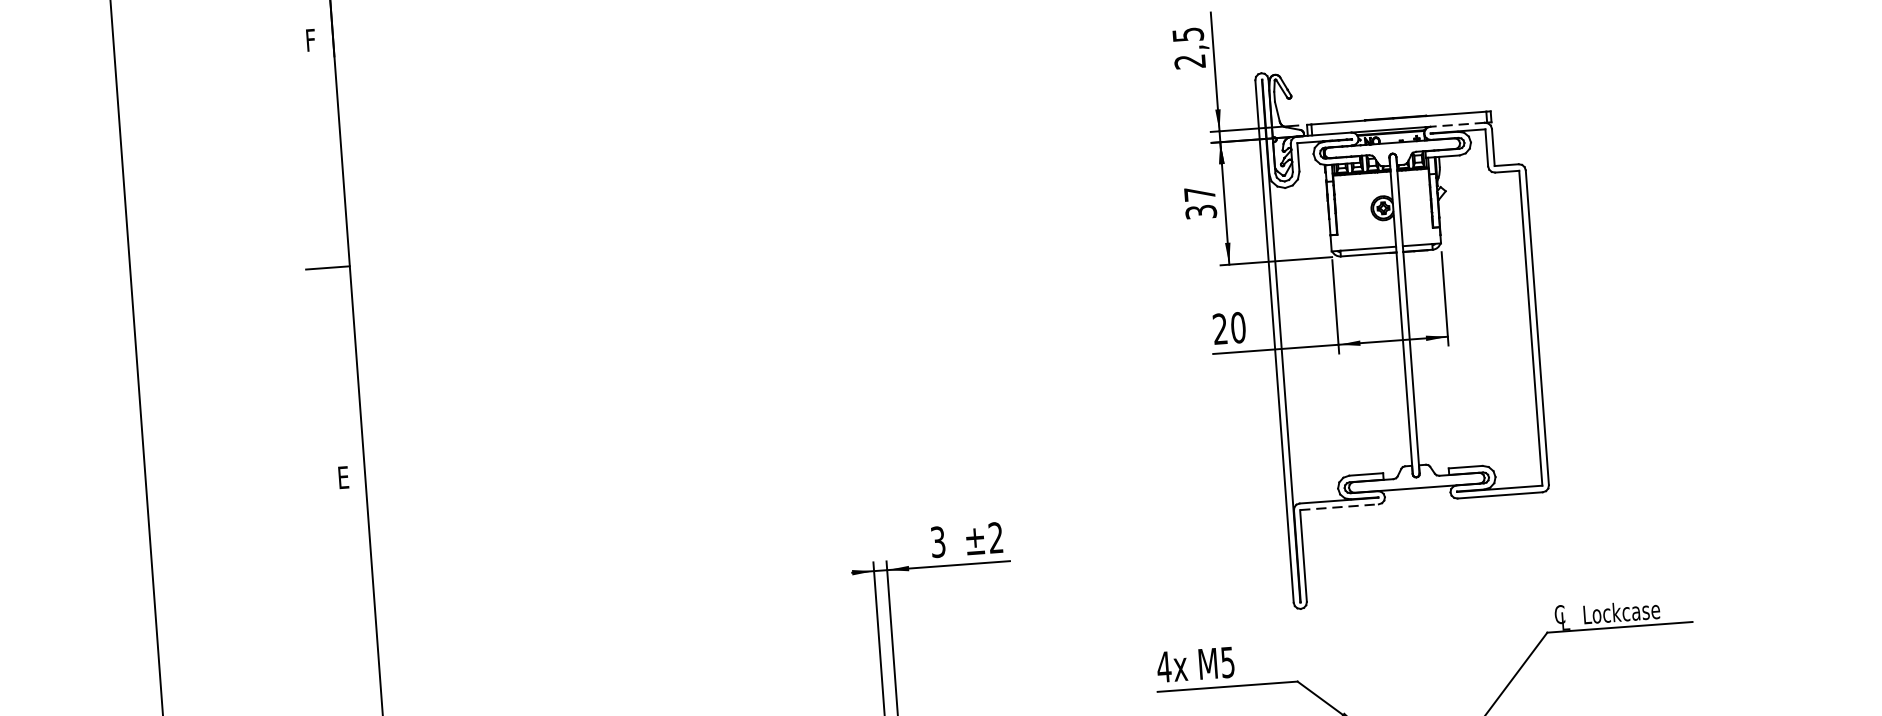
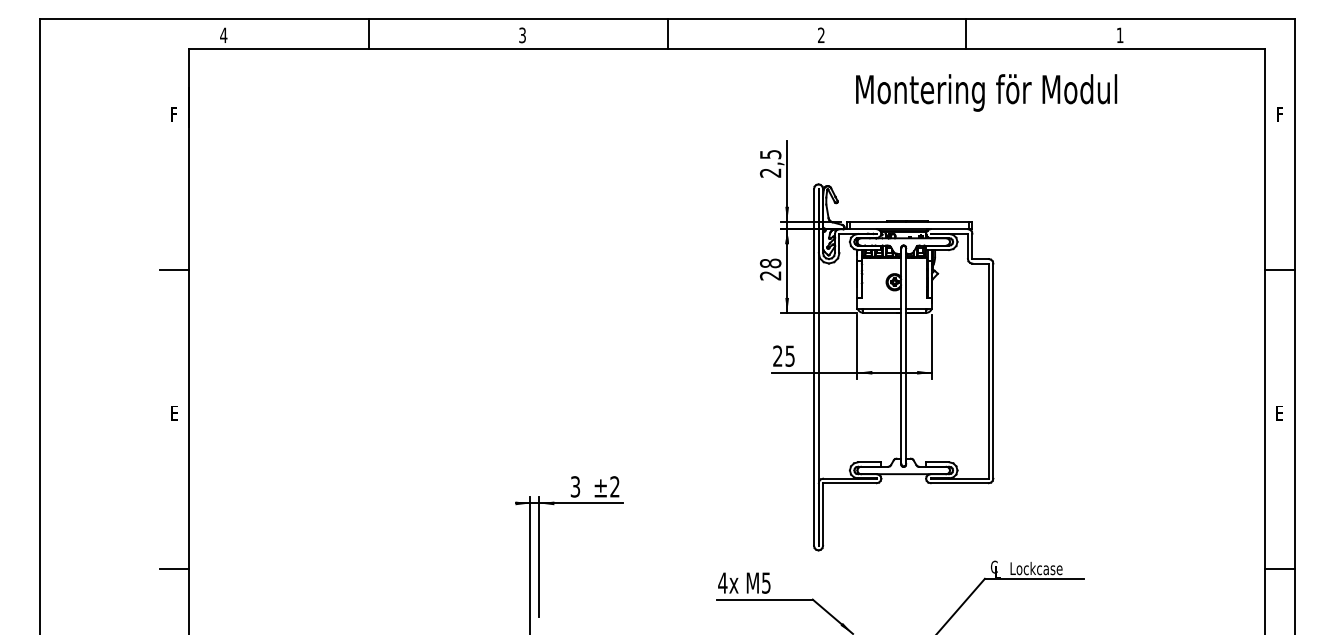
line: (1457, 125) -> (949, 229), dashed -> solid
text: (1200, 202) -> (770, 269), 37 -> 28
text: (1238, 326) -> (790, 355), 20 -> 25
line: (1338, 507) -> (849, 483), dashed -> solid
line: (360, 704) -> (174, 568), added

